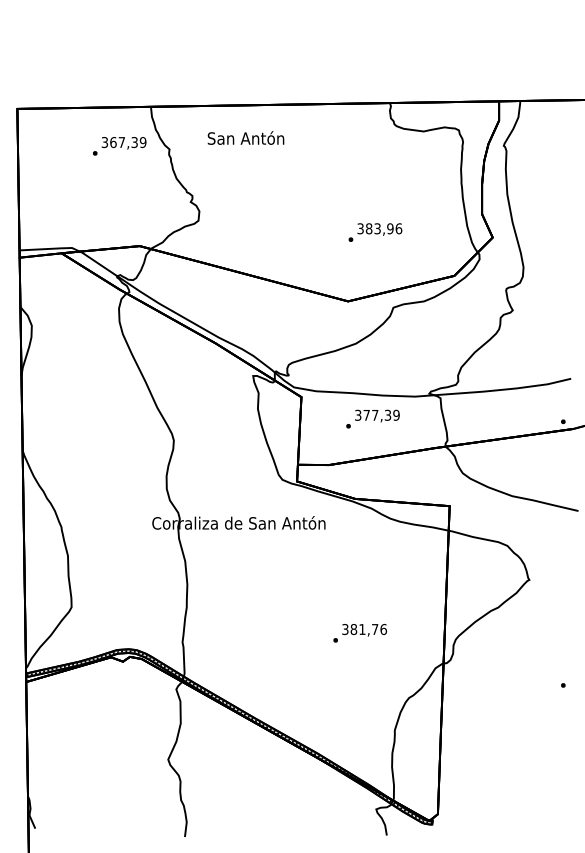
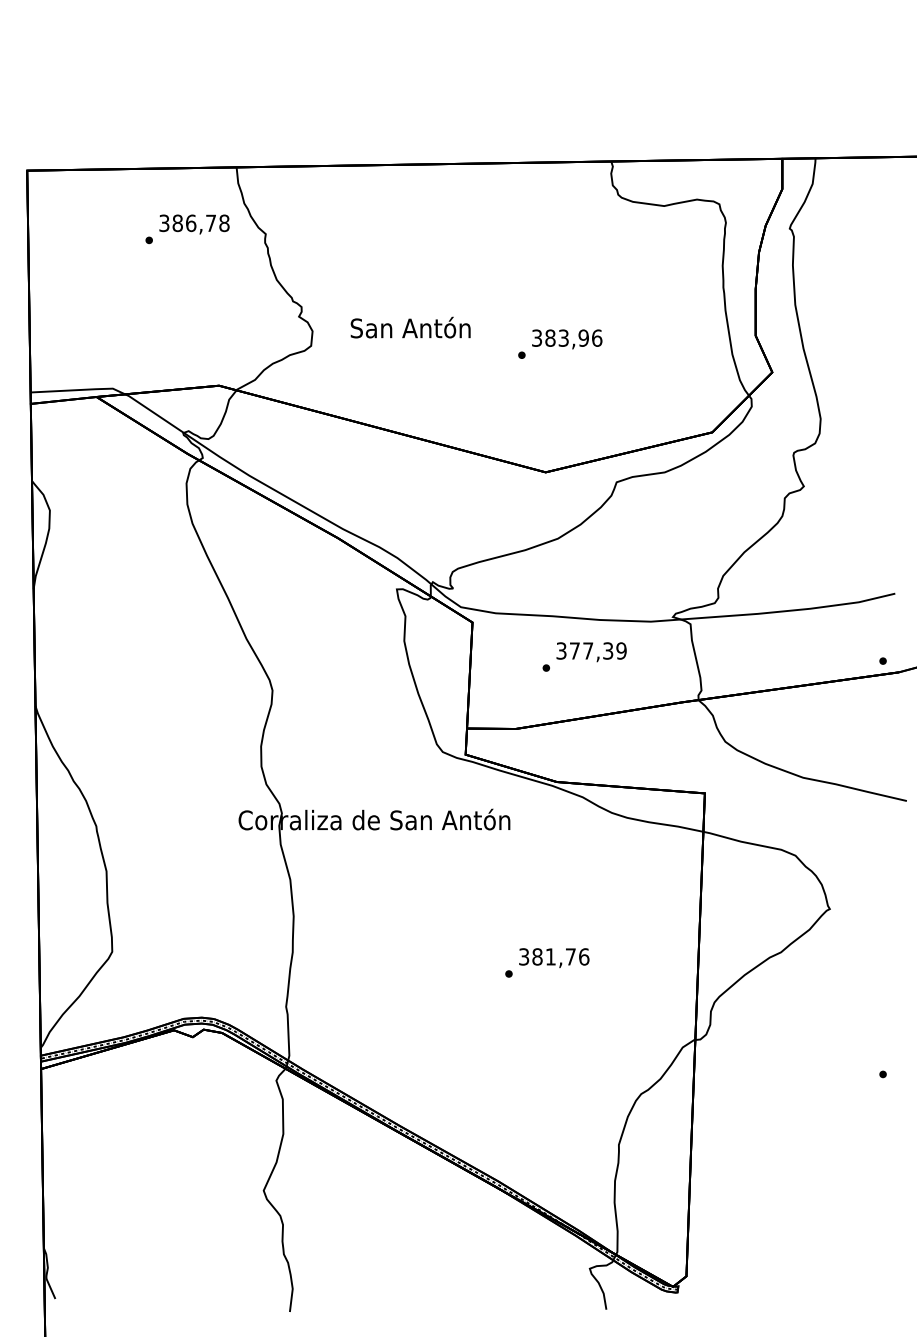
text: (245, 137) -> (409, 326), moved
text: (128, 142) -> (201, 223), 367,39 -> 386,78
text: (375, 232) -> (560, 344), moved
text: (359, 633) -> (546, 963), moved

